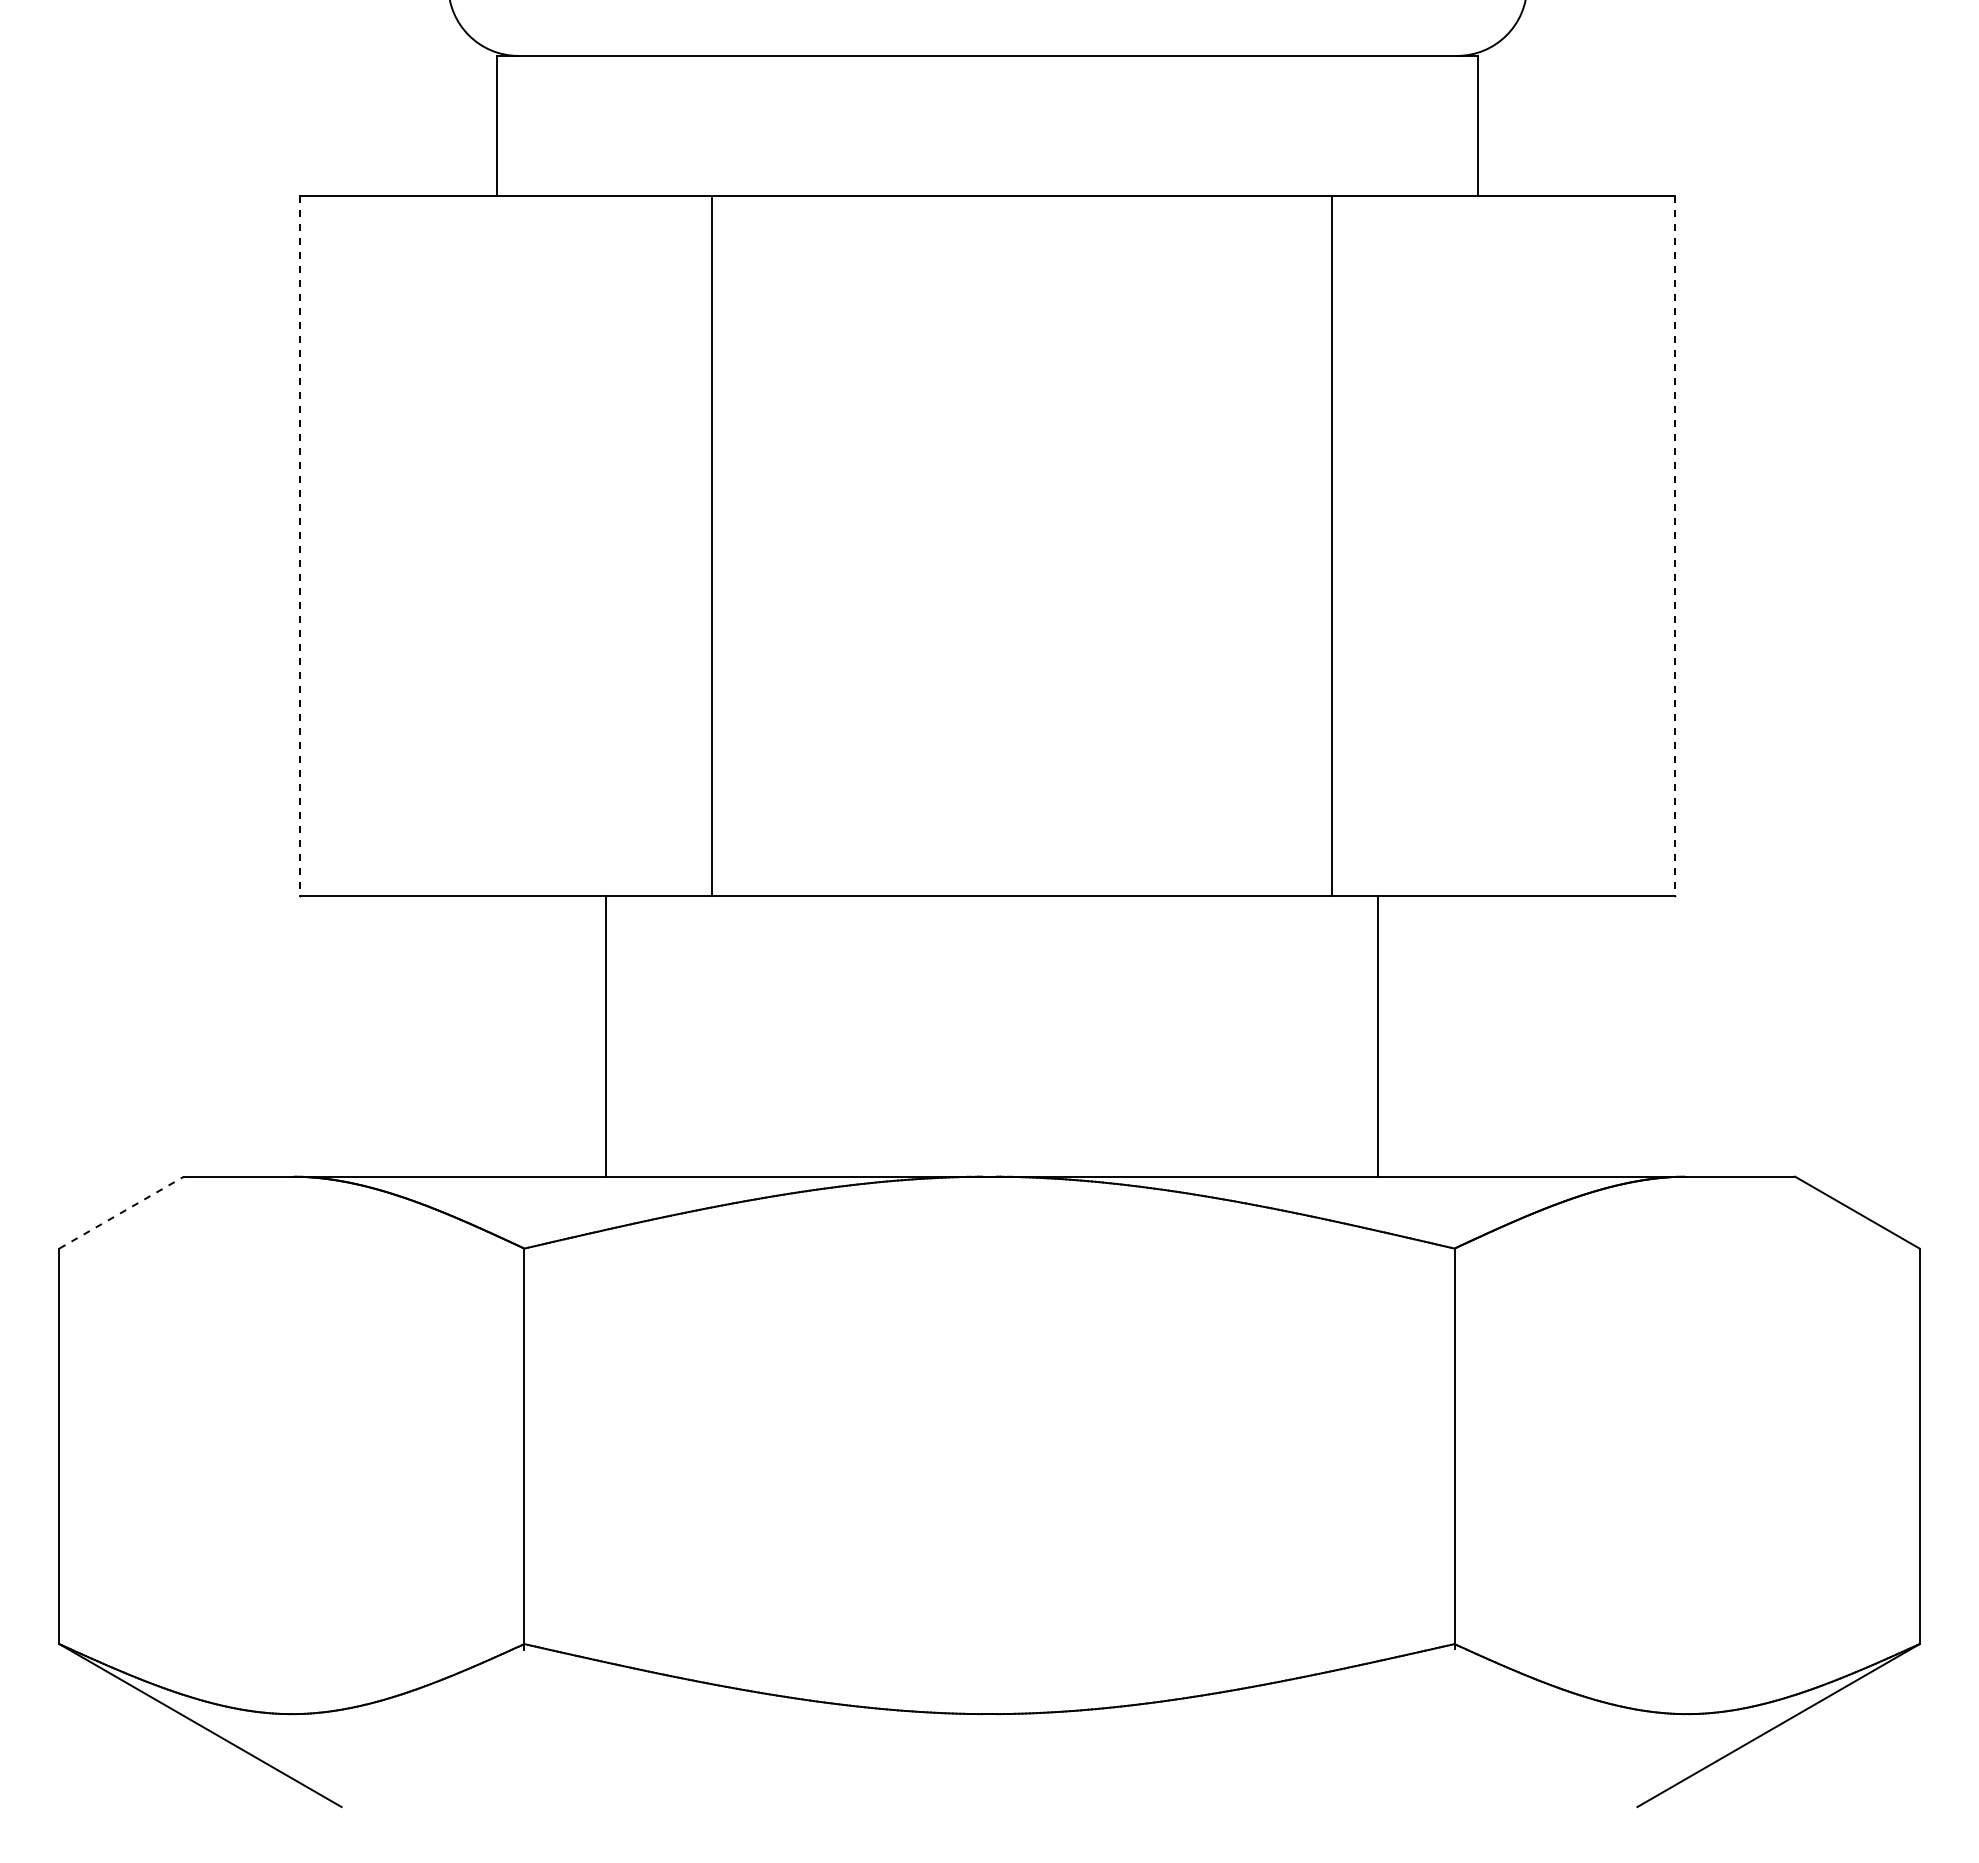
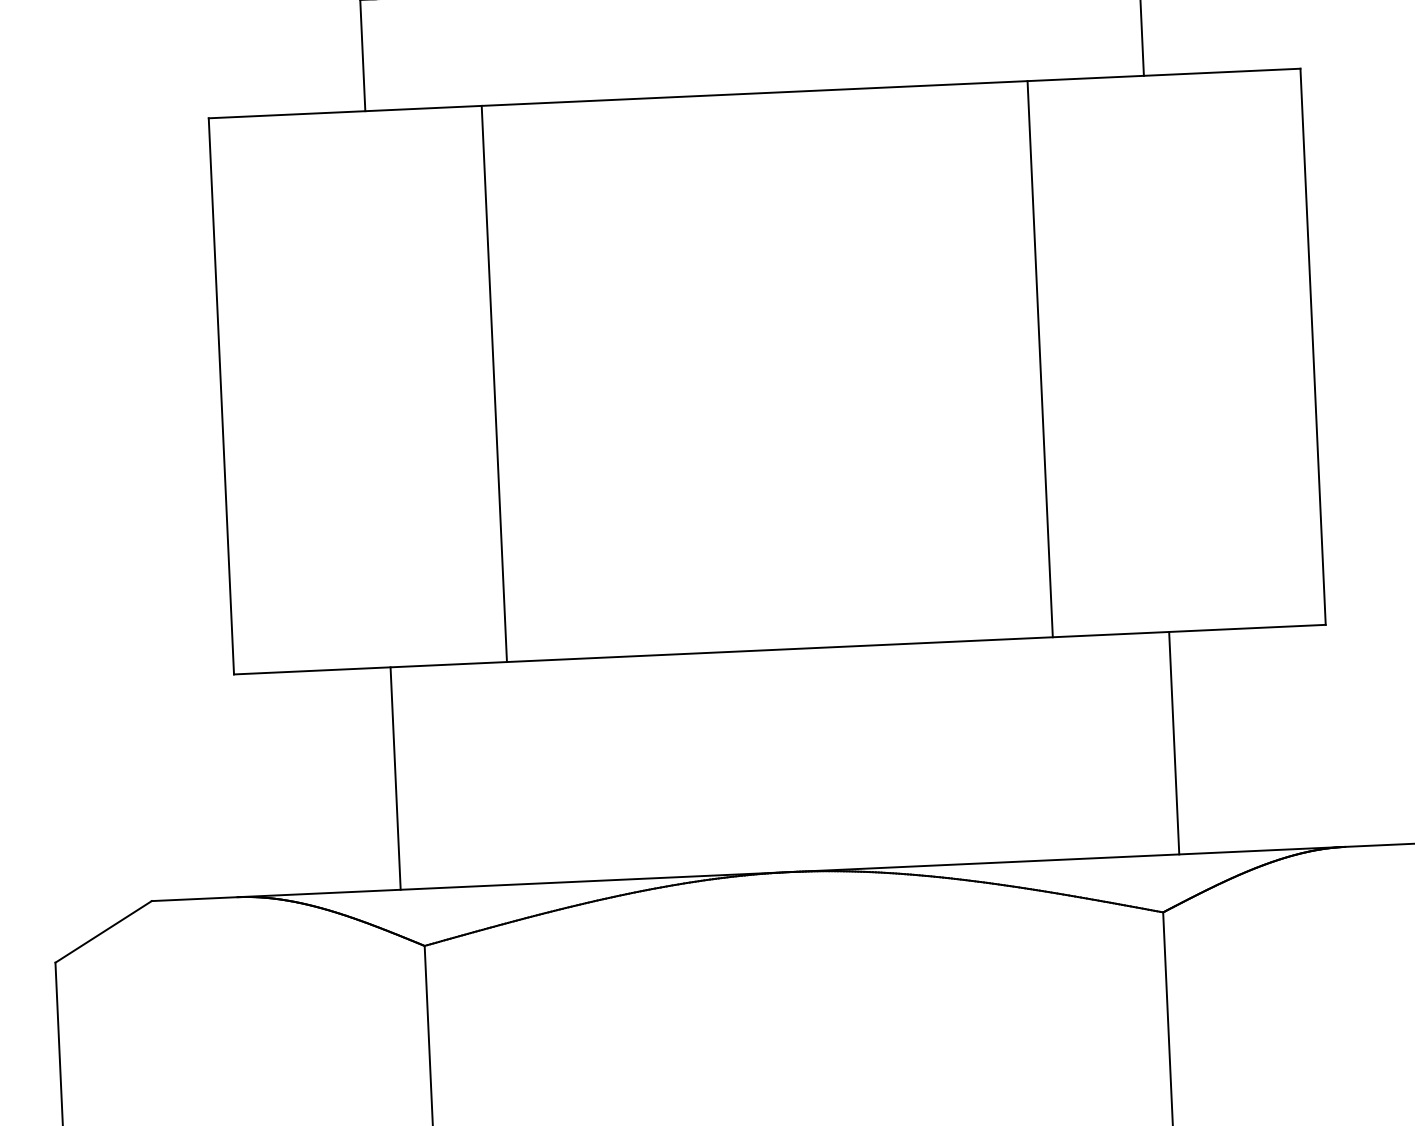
line: (300, 546) -> (221, 396), dashed -> solid
line: (712, 546) -> (494, 384), moved
line: (1675, 546) -> (1313, 346), dashed -> solid
line: (606, 1036) -> (395, 778), moved
line: (1378, 1036) -> (1174, 743), moved
line: (121, 1212) -> (103, 931), dashed -> solid

